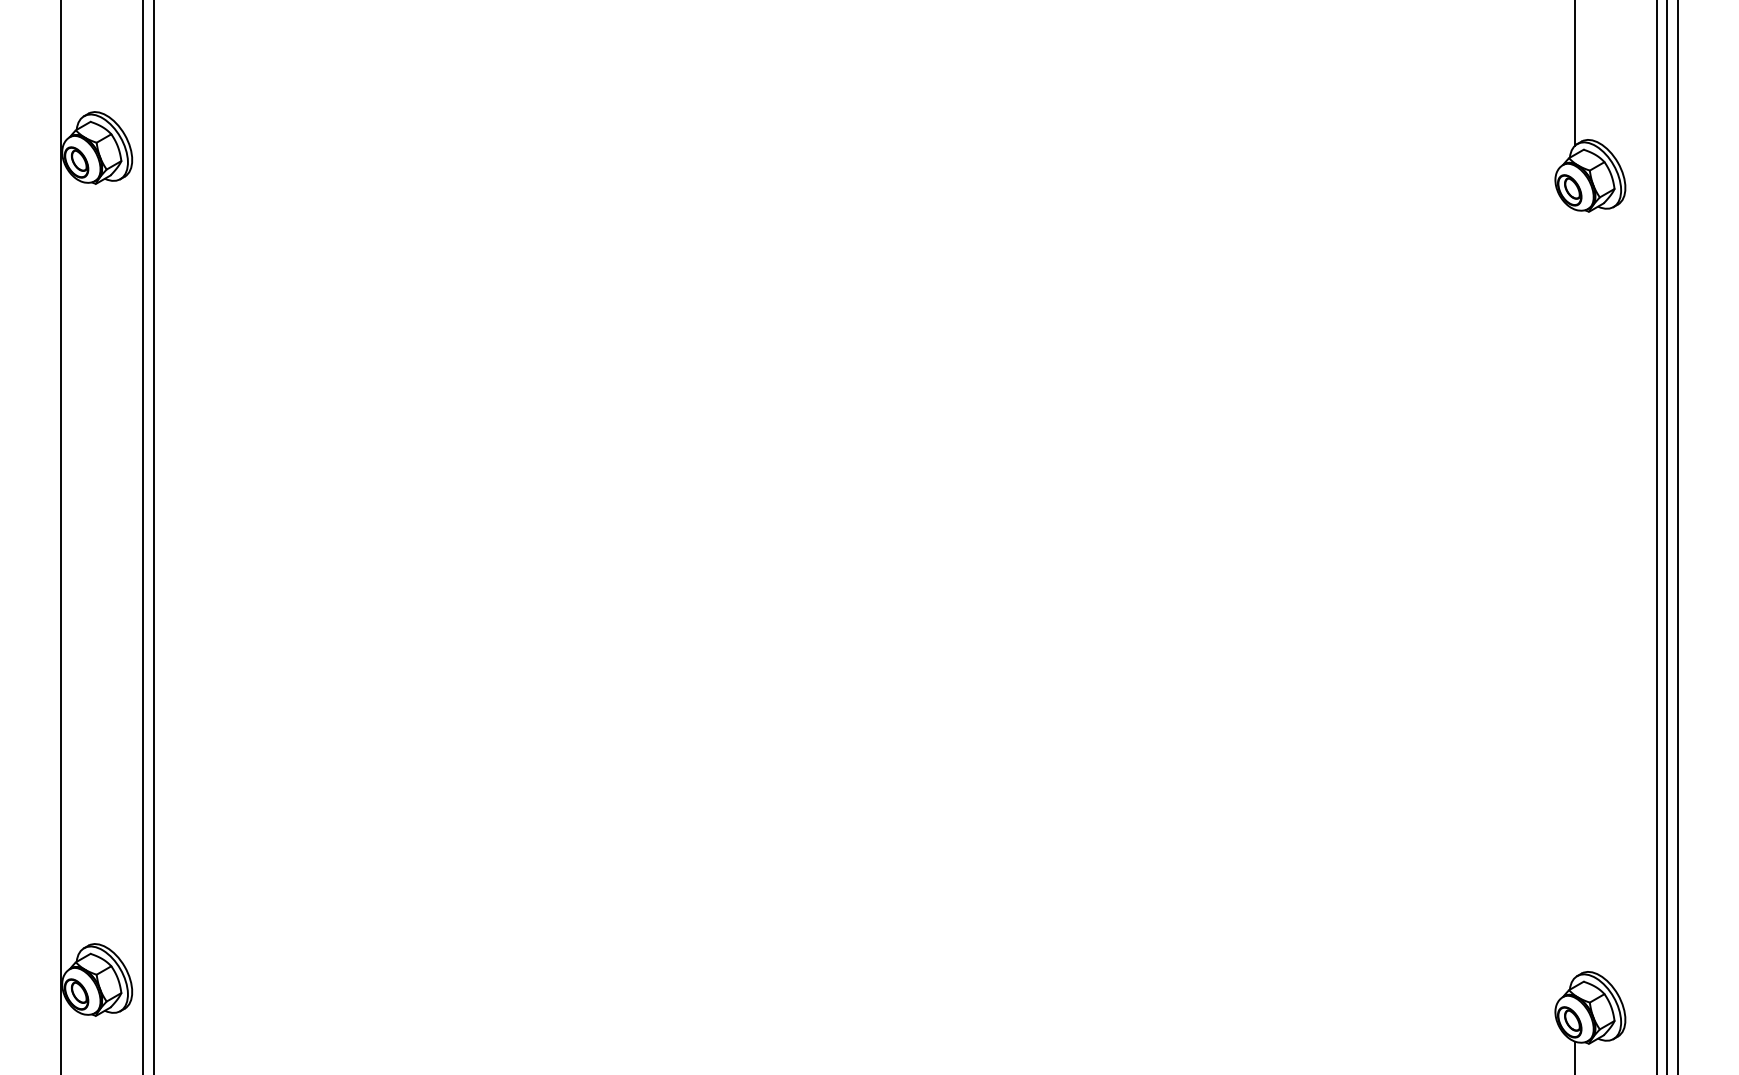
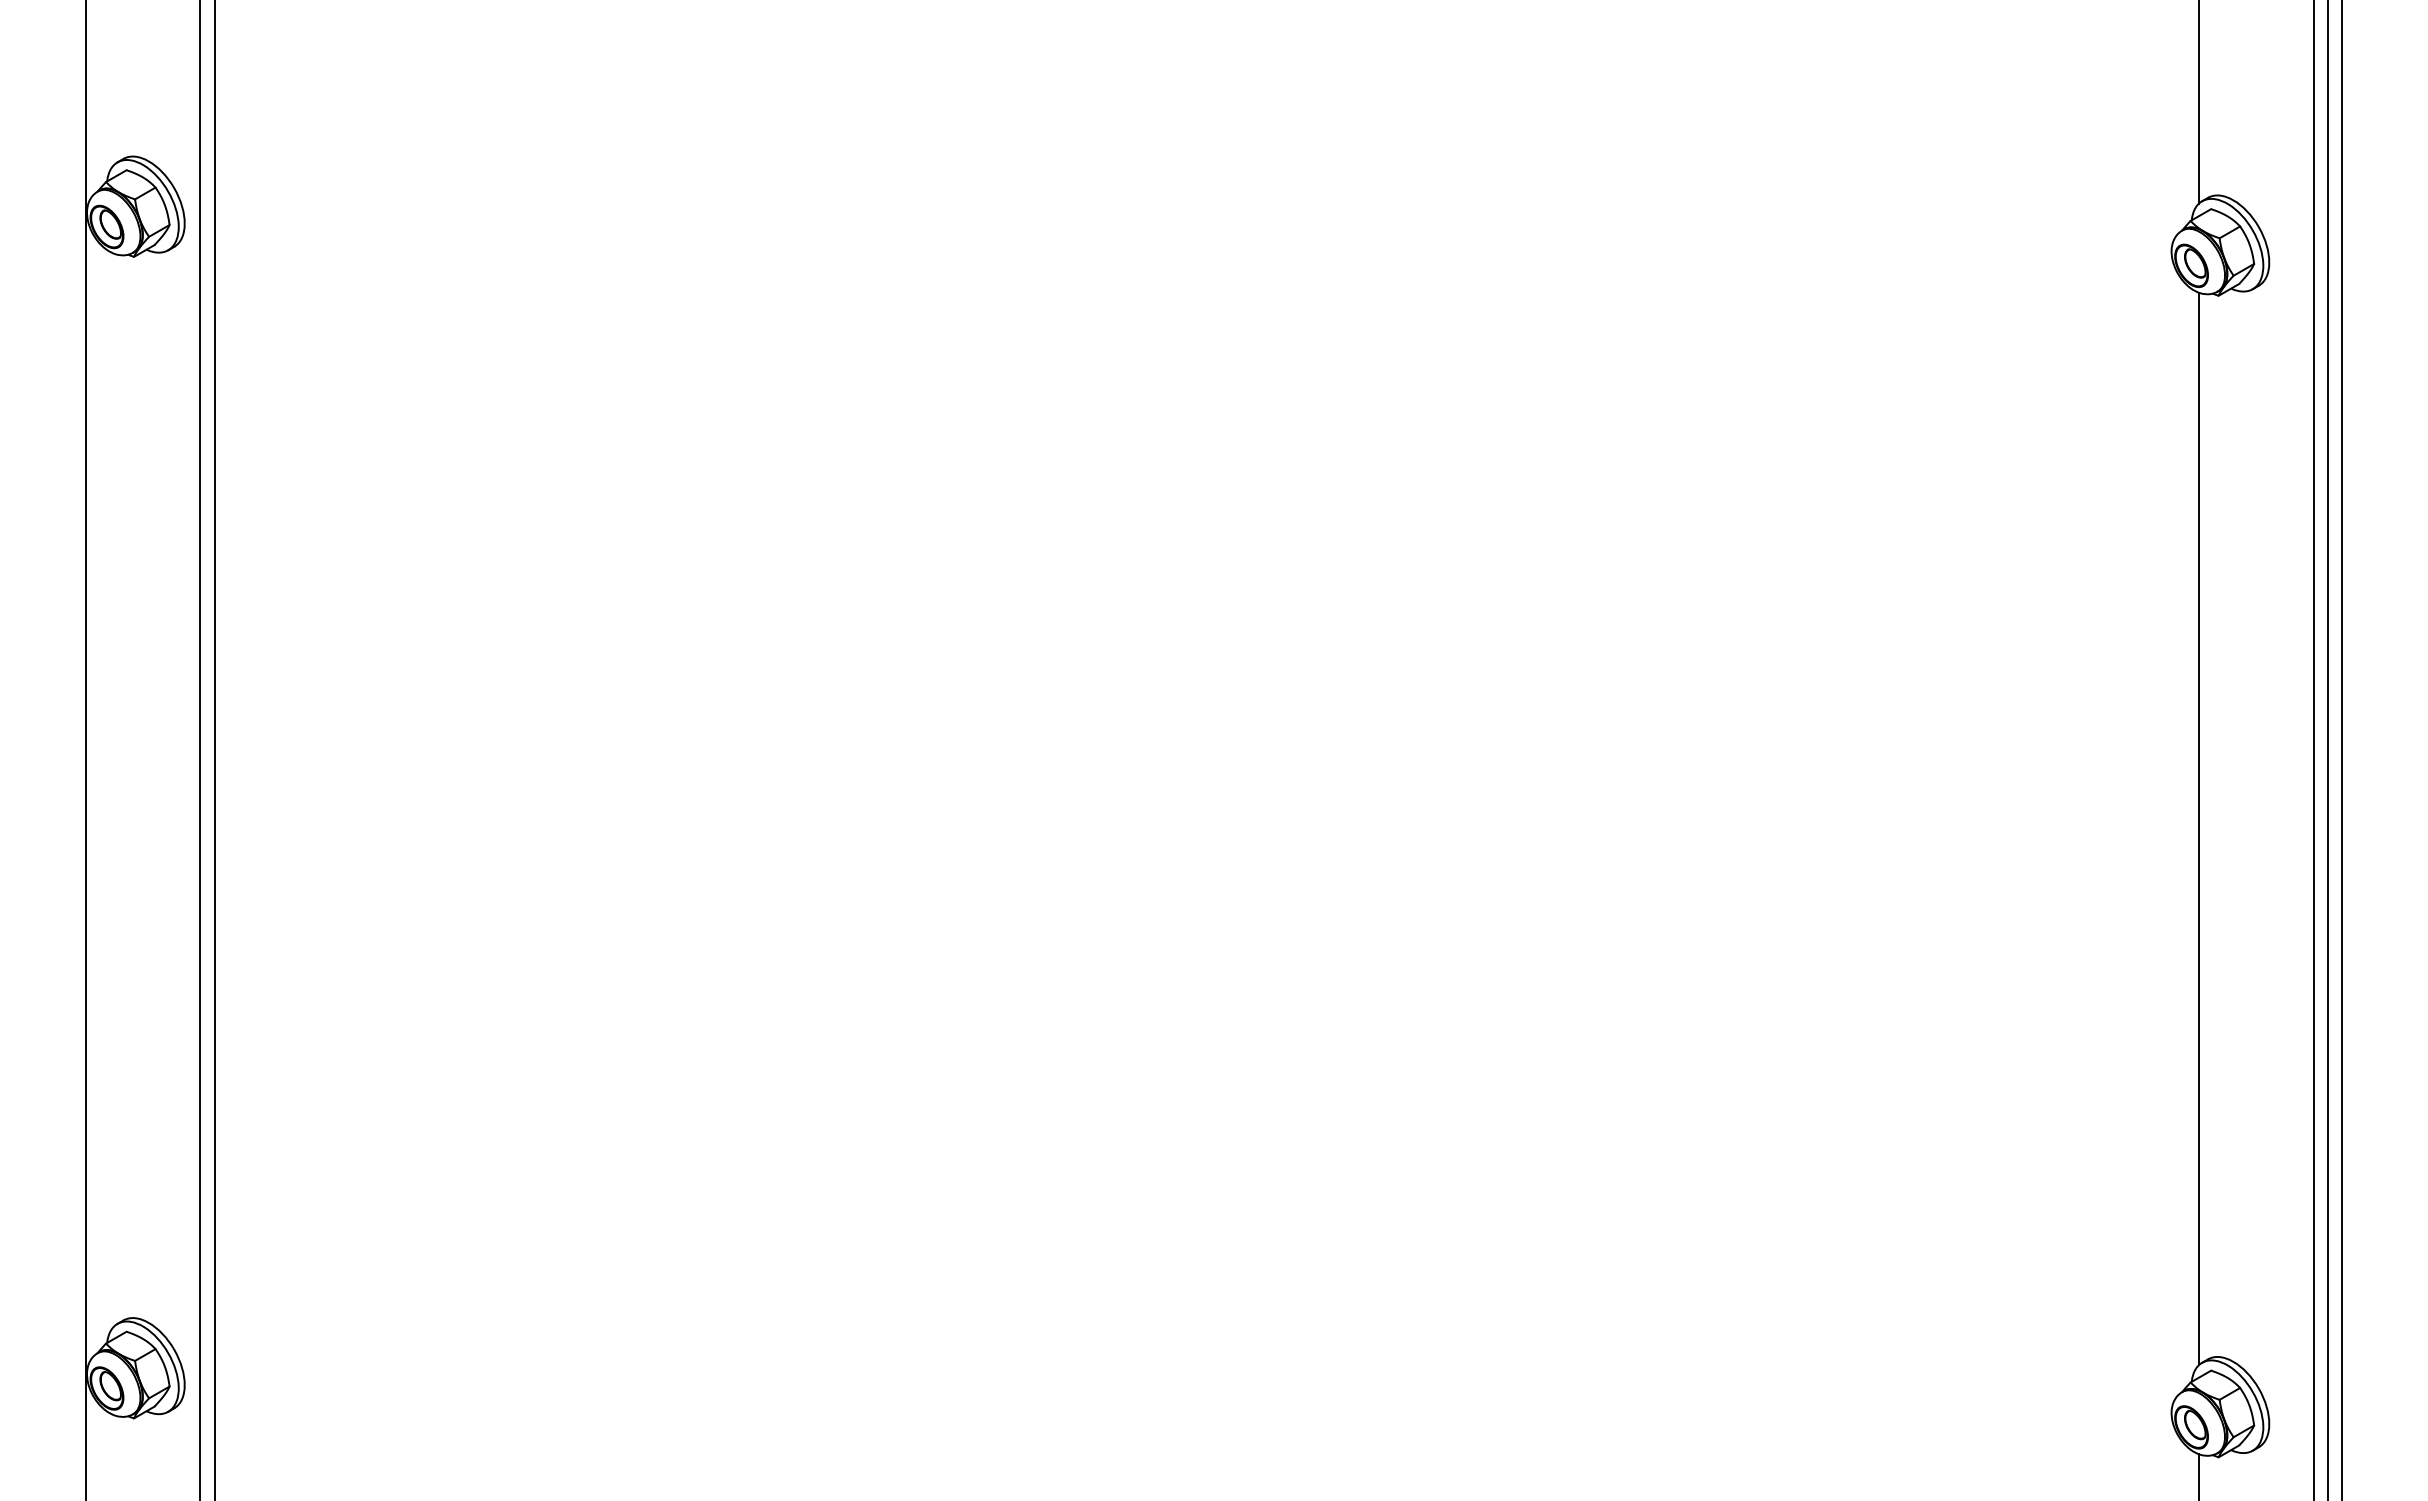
line: (1574, 593) -> (2198, 828), added

